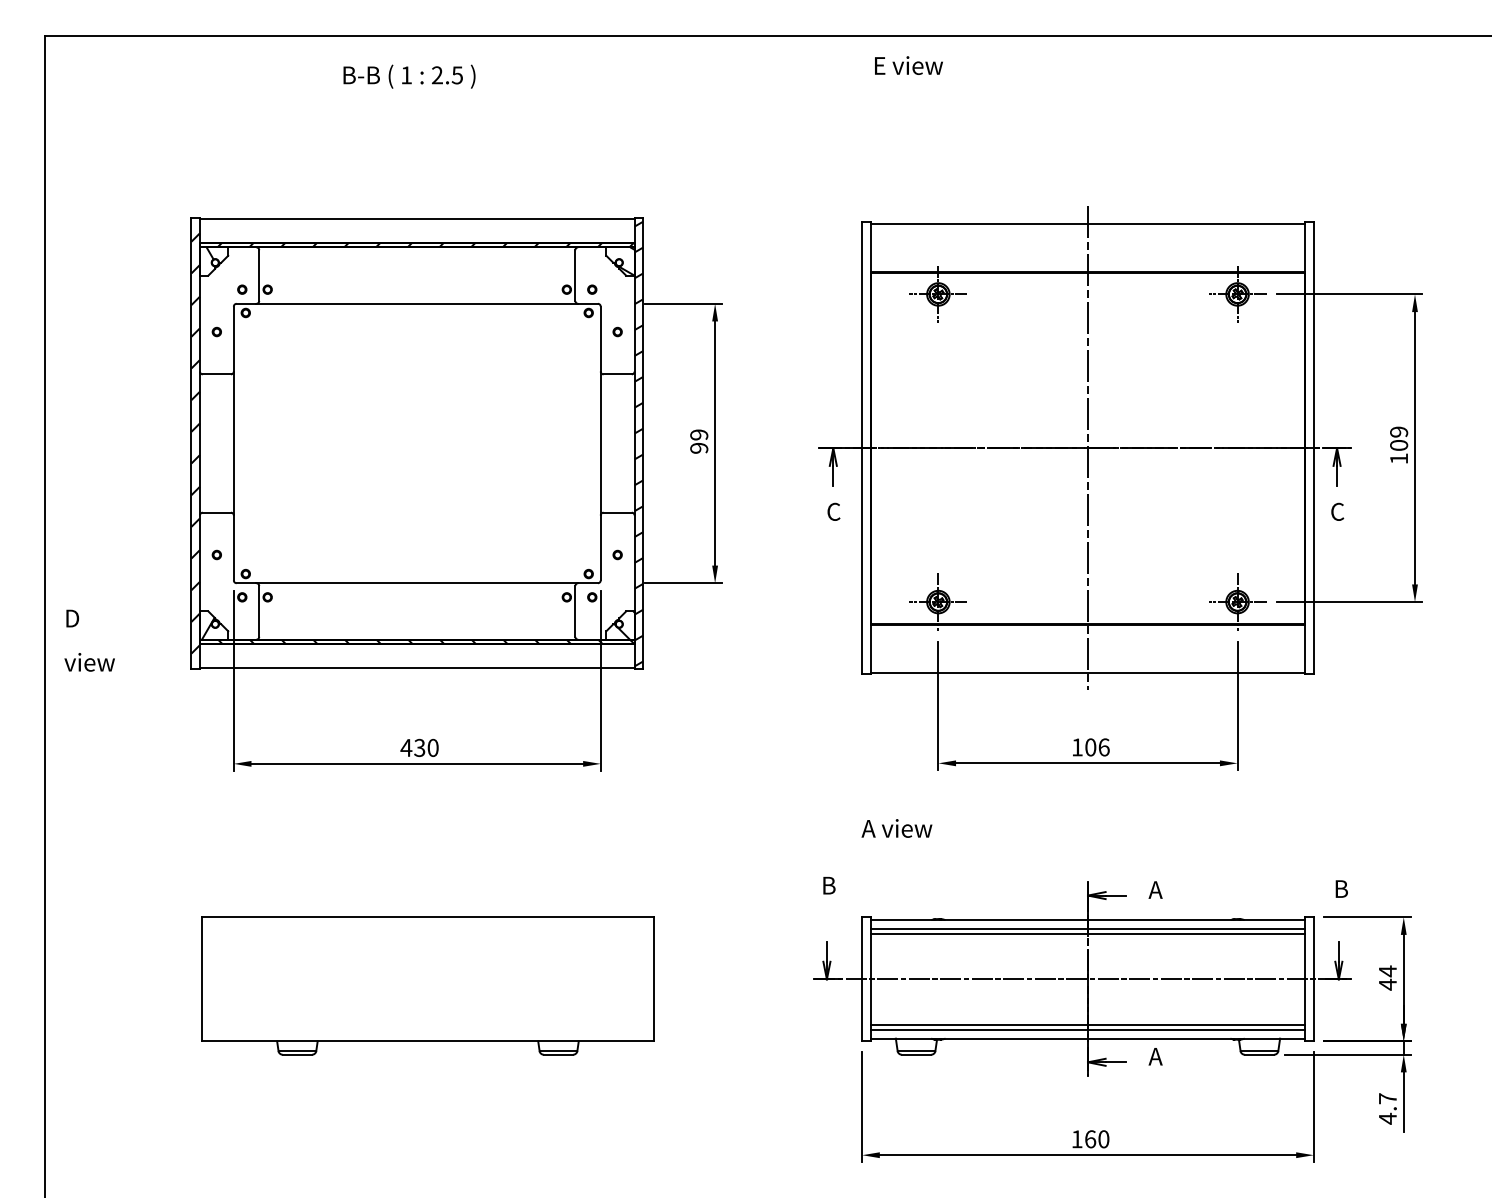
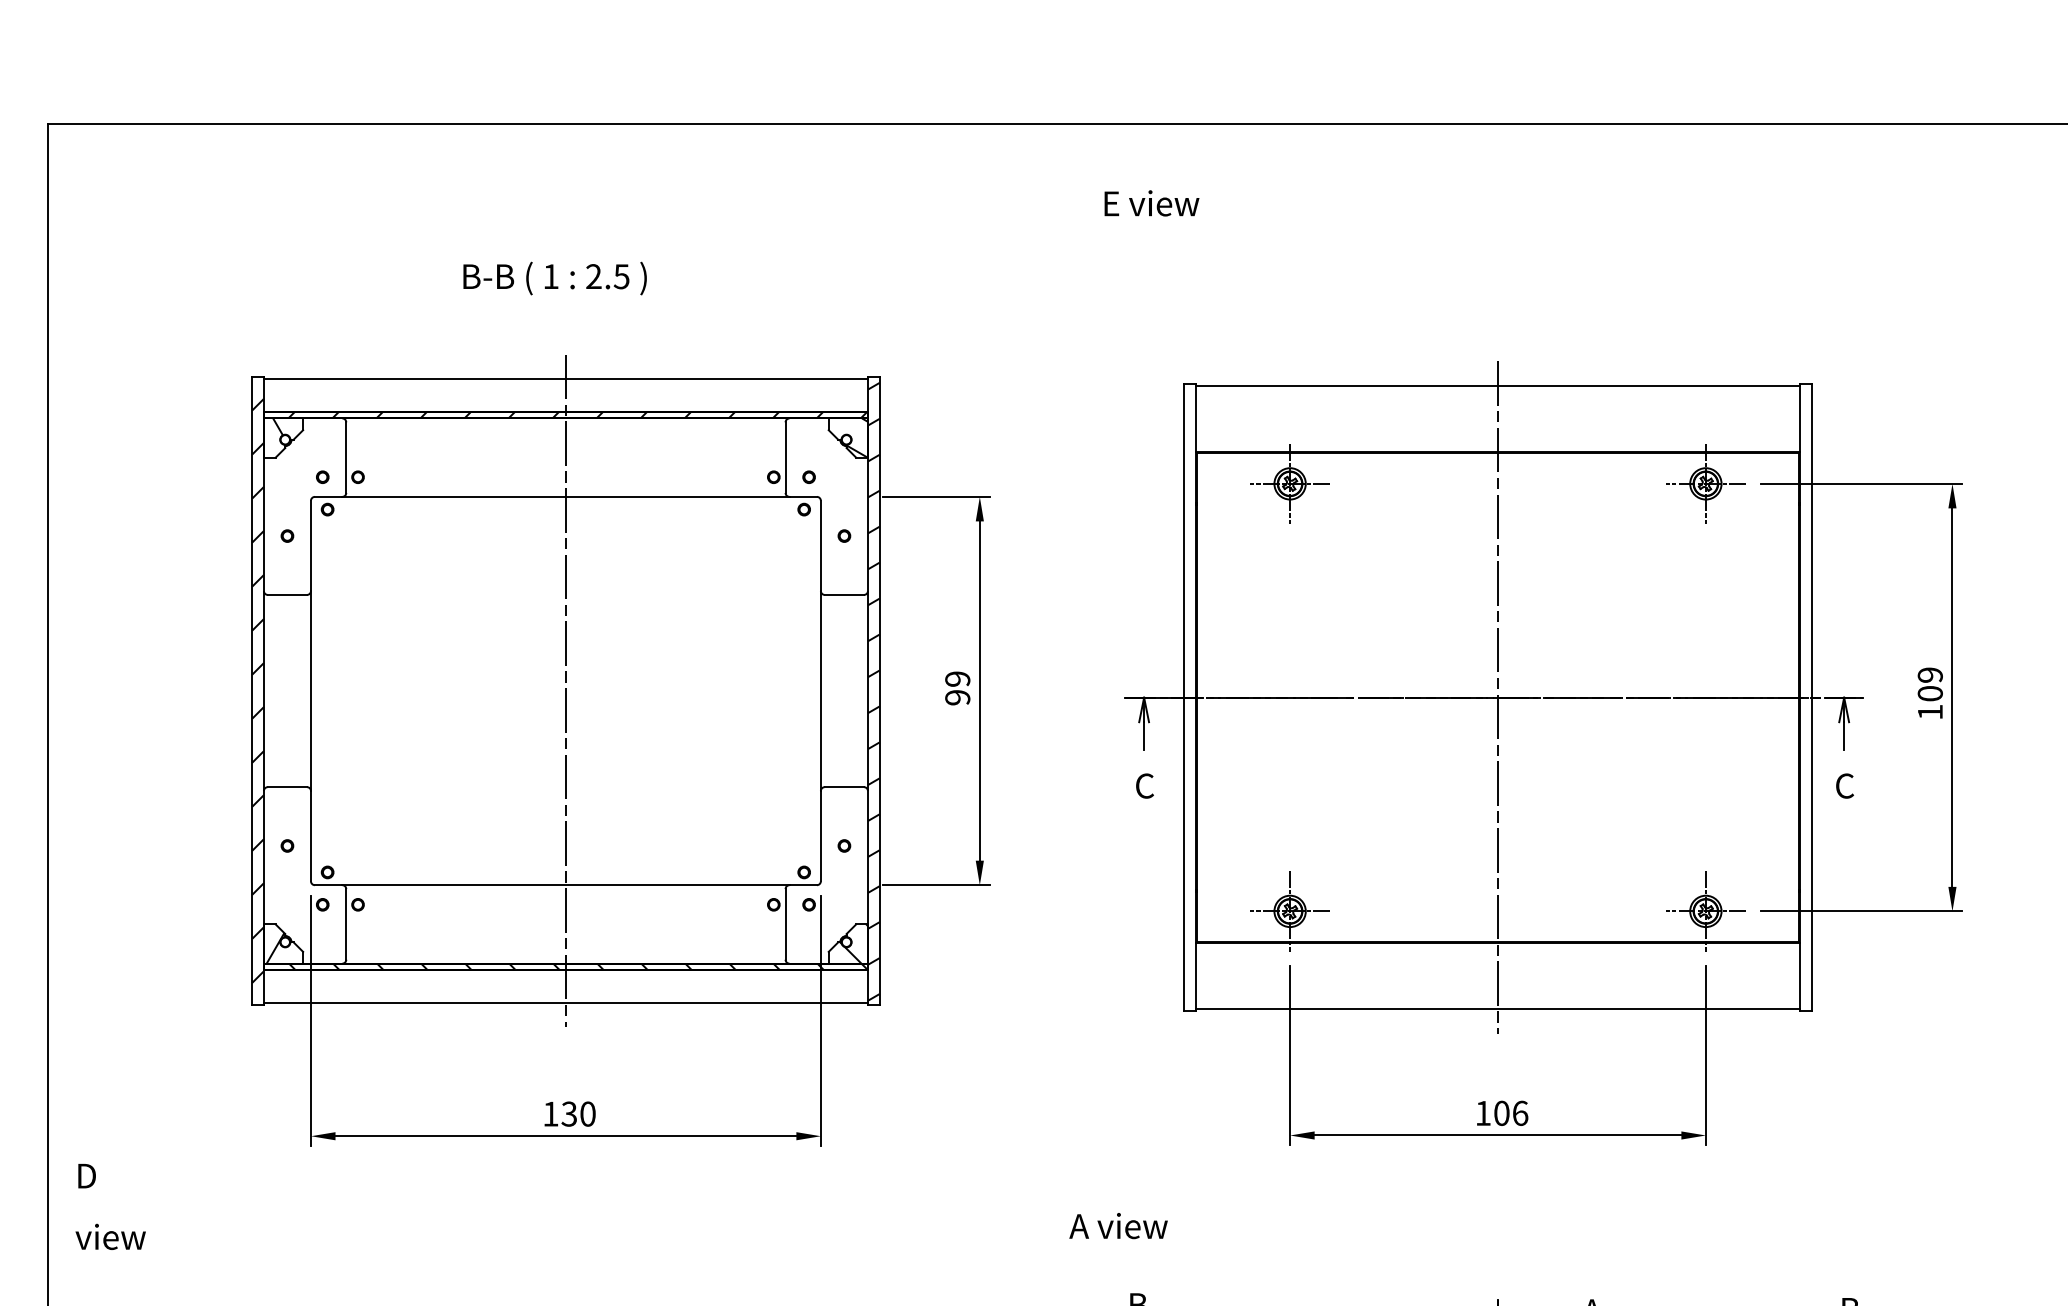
text: (908, 65) -> (1151, 203), moved
text: (409, 76) -> (555, 278), moved
line: (417, 443) -> (566, 691), added
text: (89, 640) -> (110, 1206), moved
text: (406, 747) -> (550, 1113), 430 -> 130
text: (896, 828) -> (1117, 1226), moved

